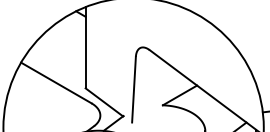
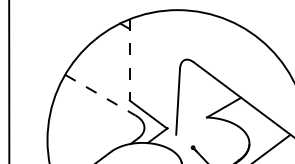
line: (85, 47) -> (129, 59), solid -> dashed
line: (56, 83) -> (100, 95), solid -> dashed

